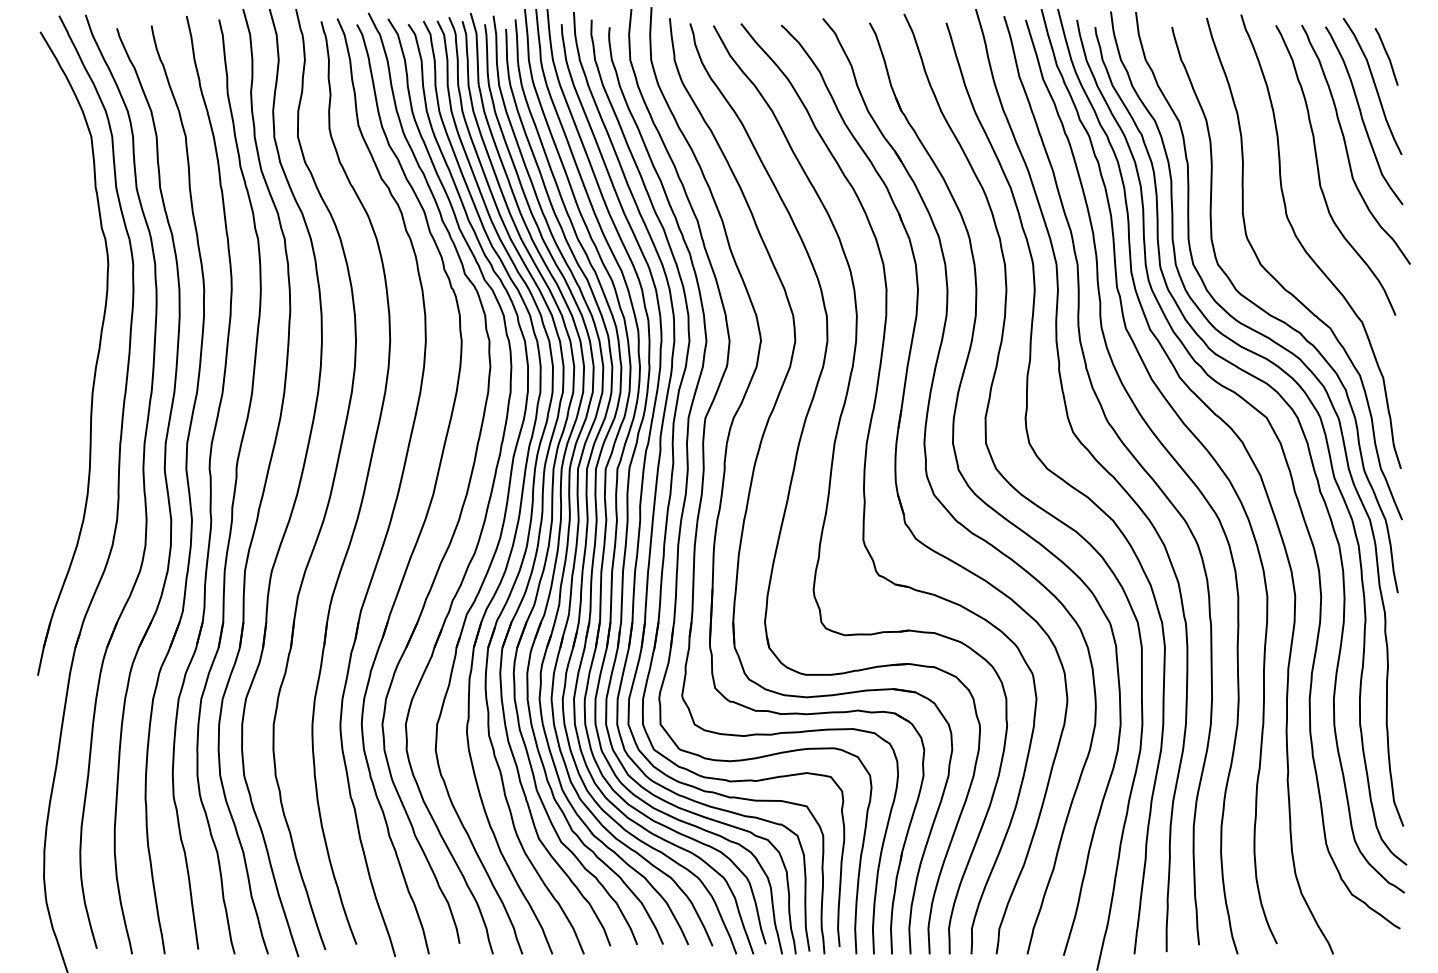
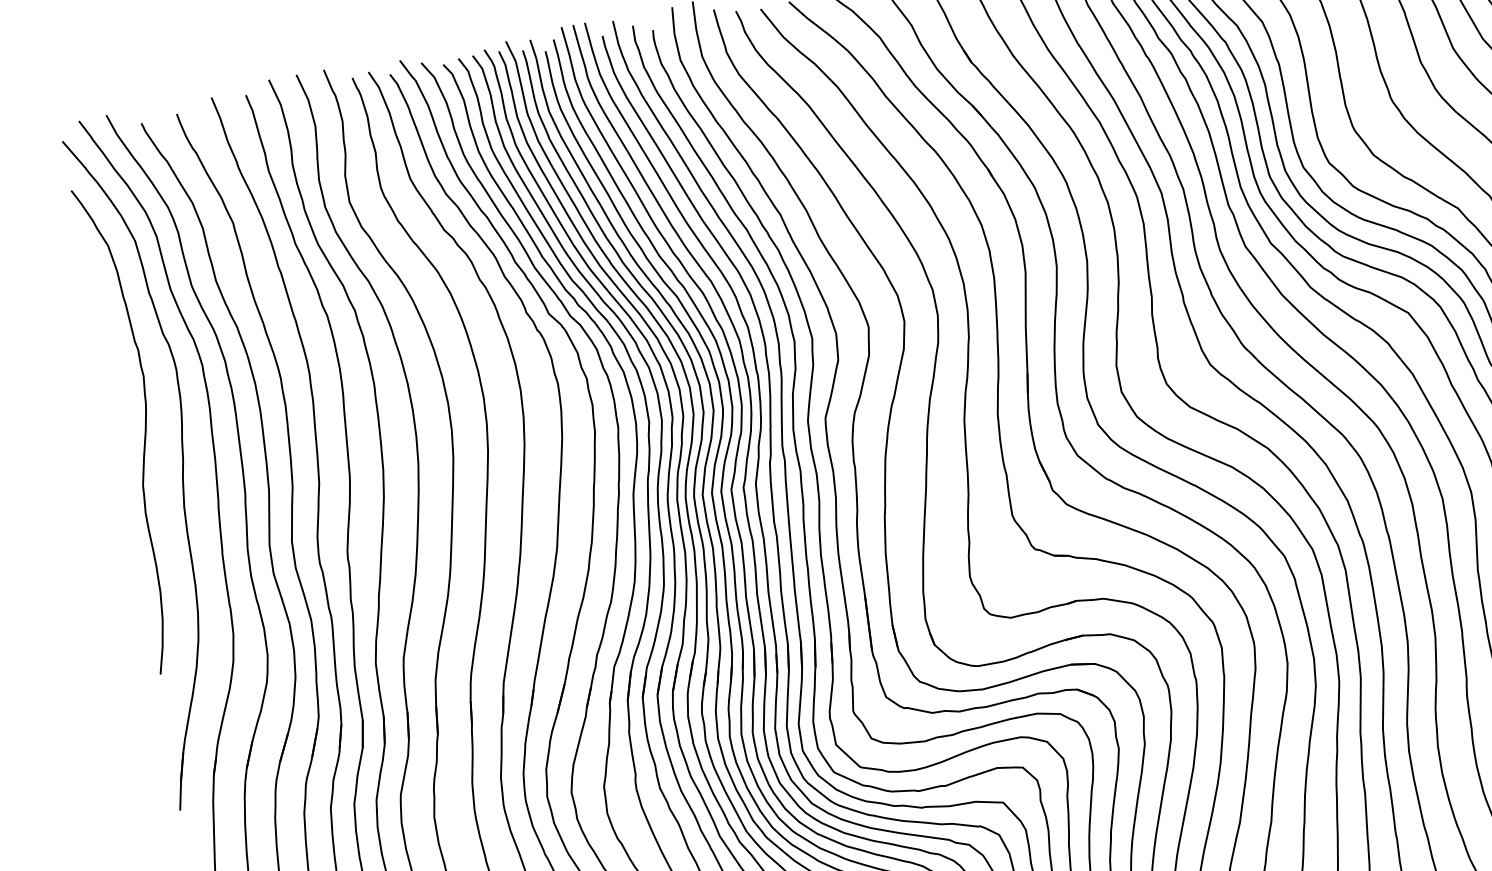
curve: (68, 314) -> (144, 429), added

